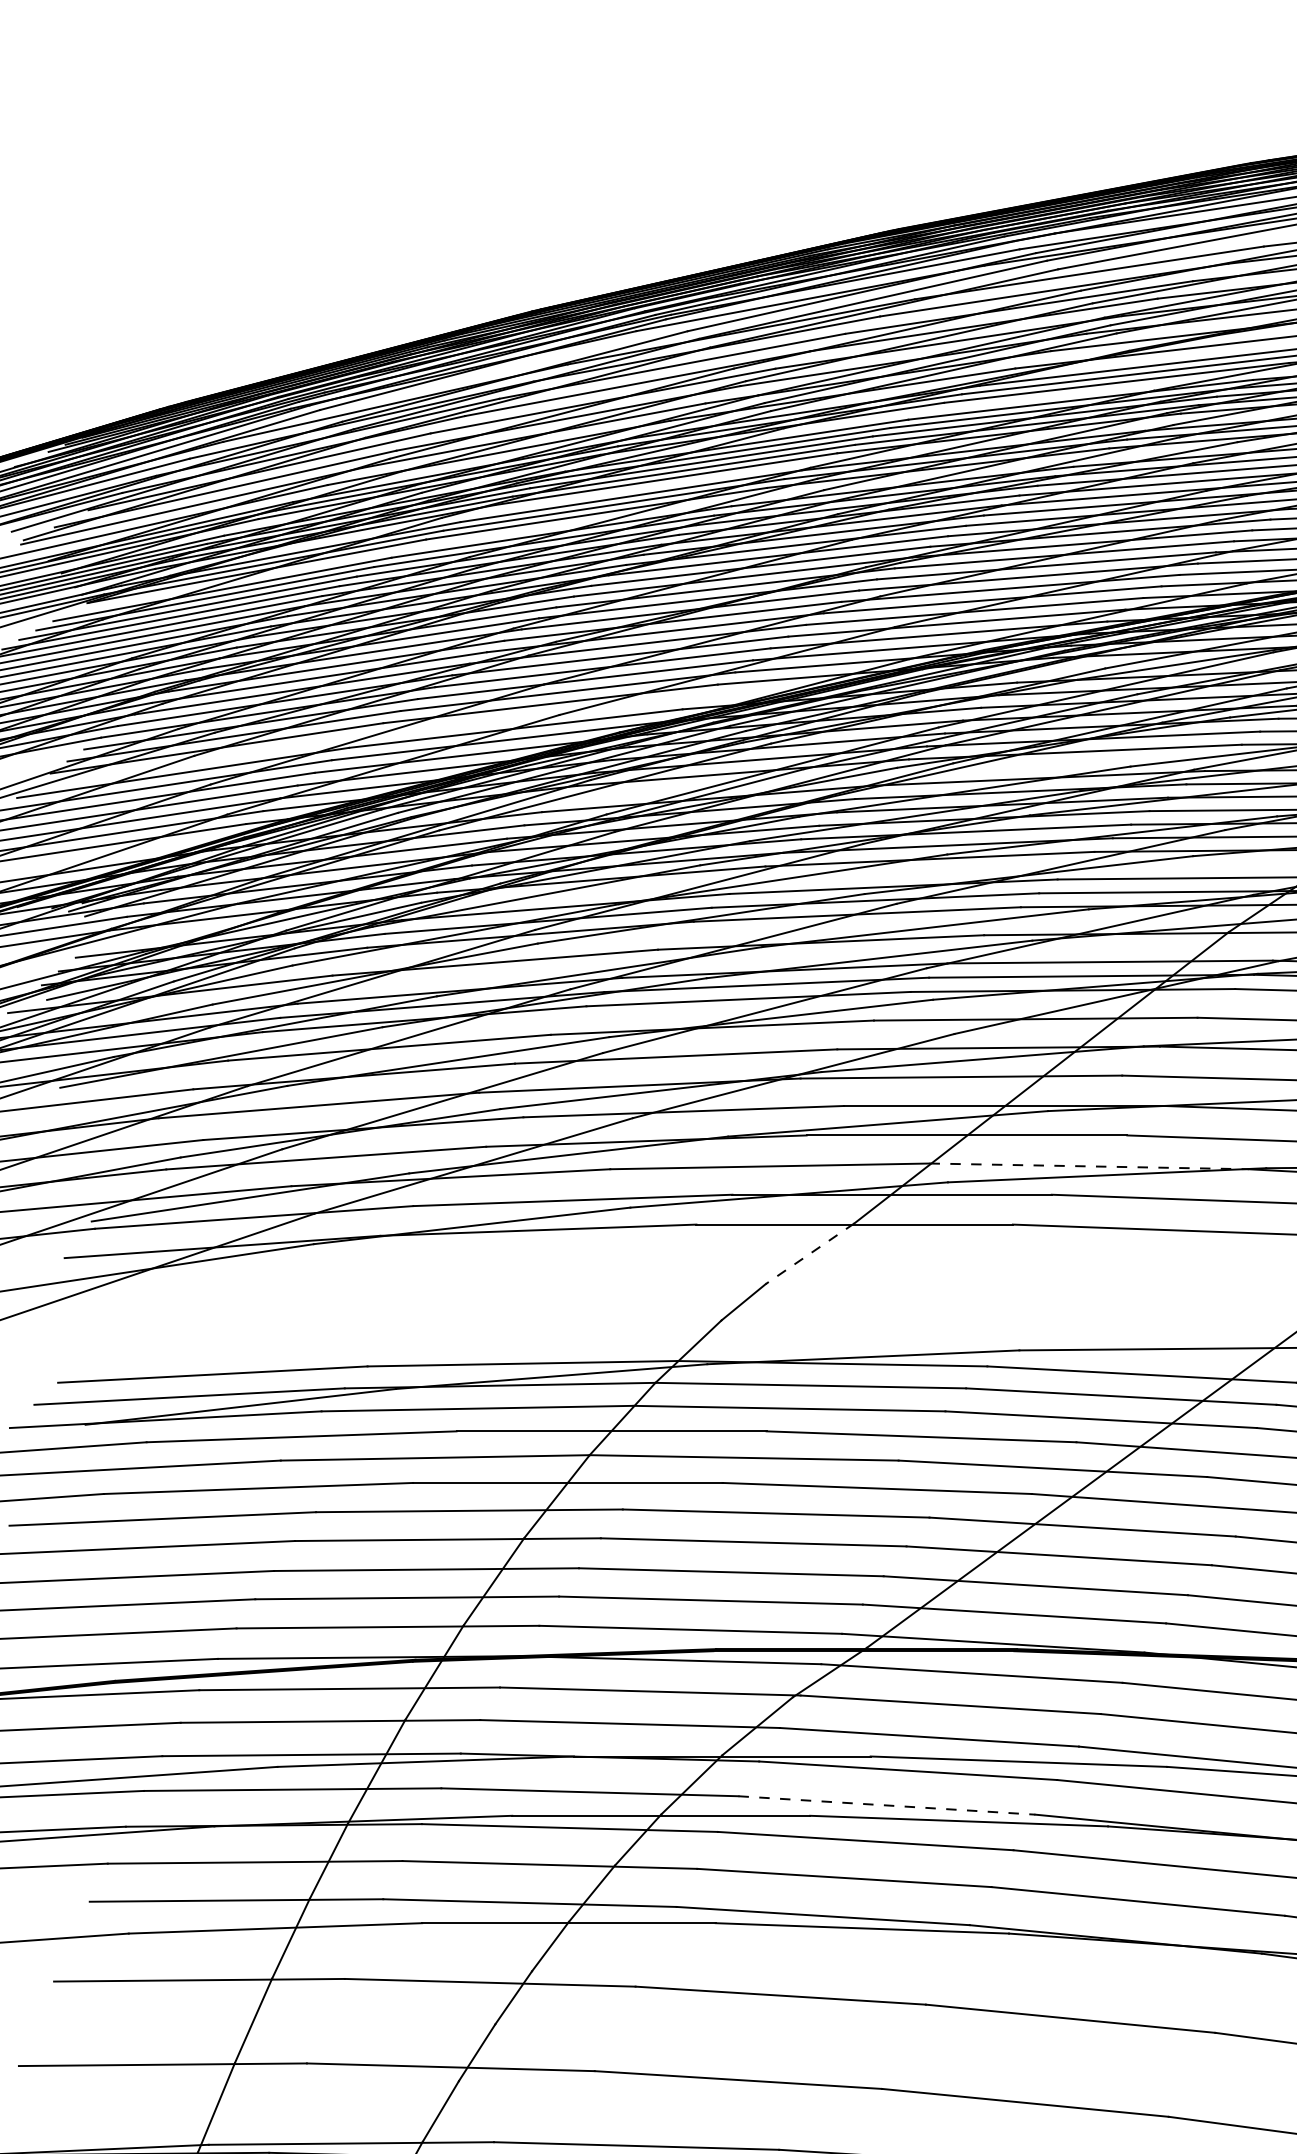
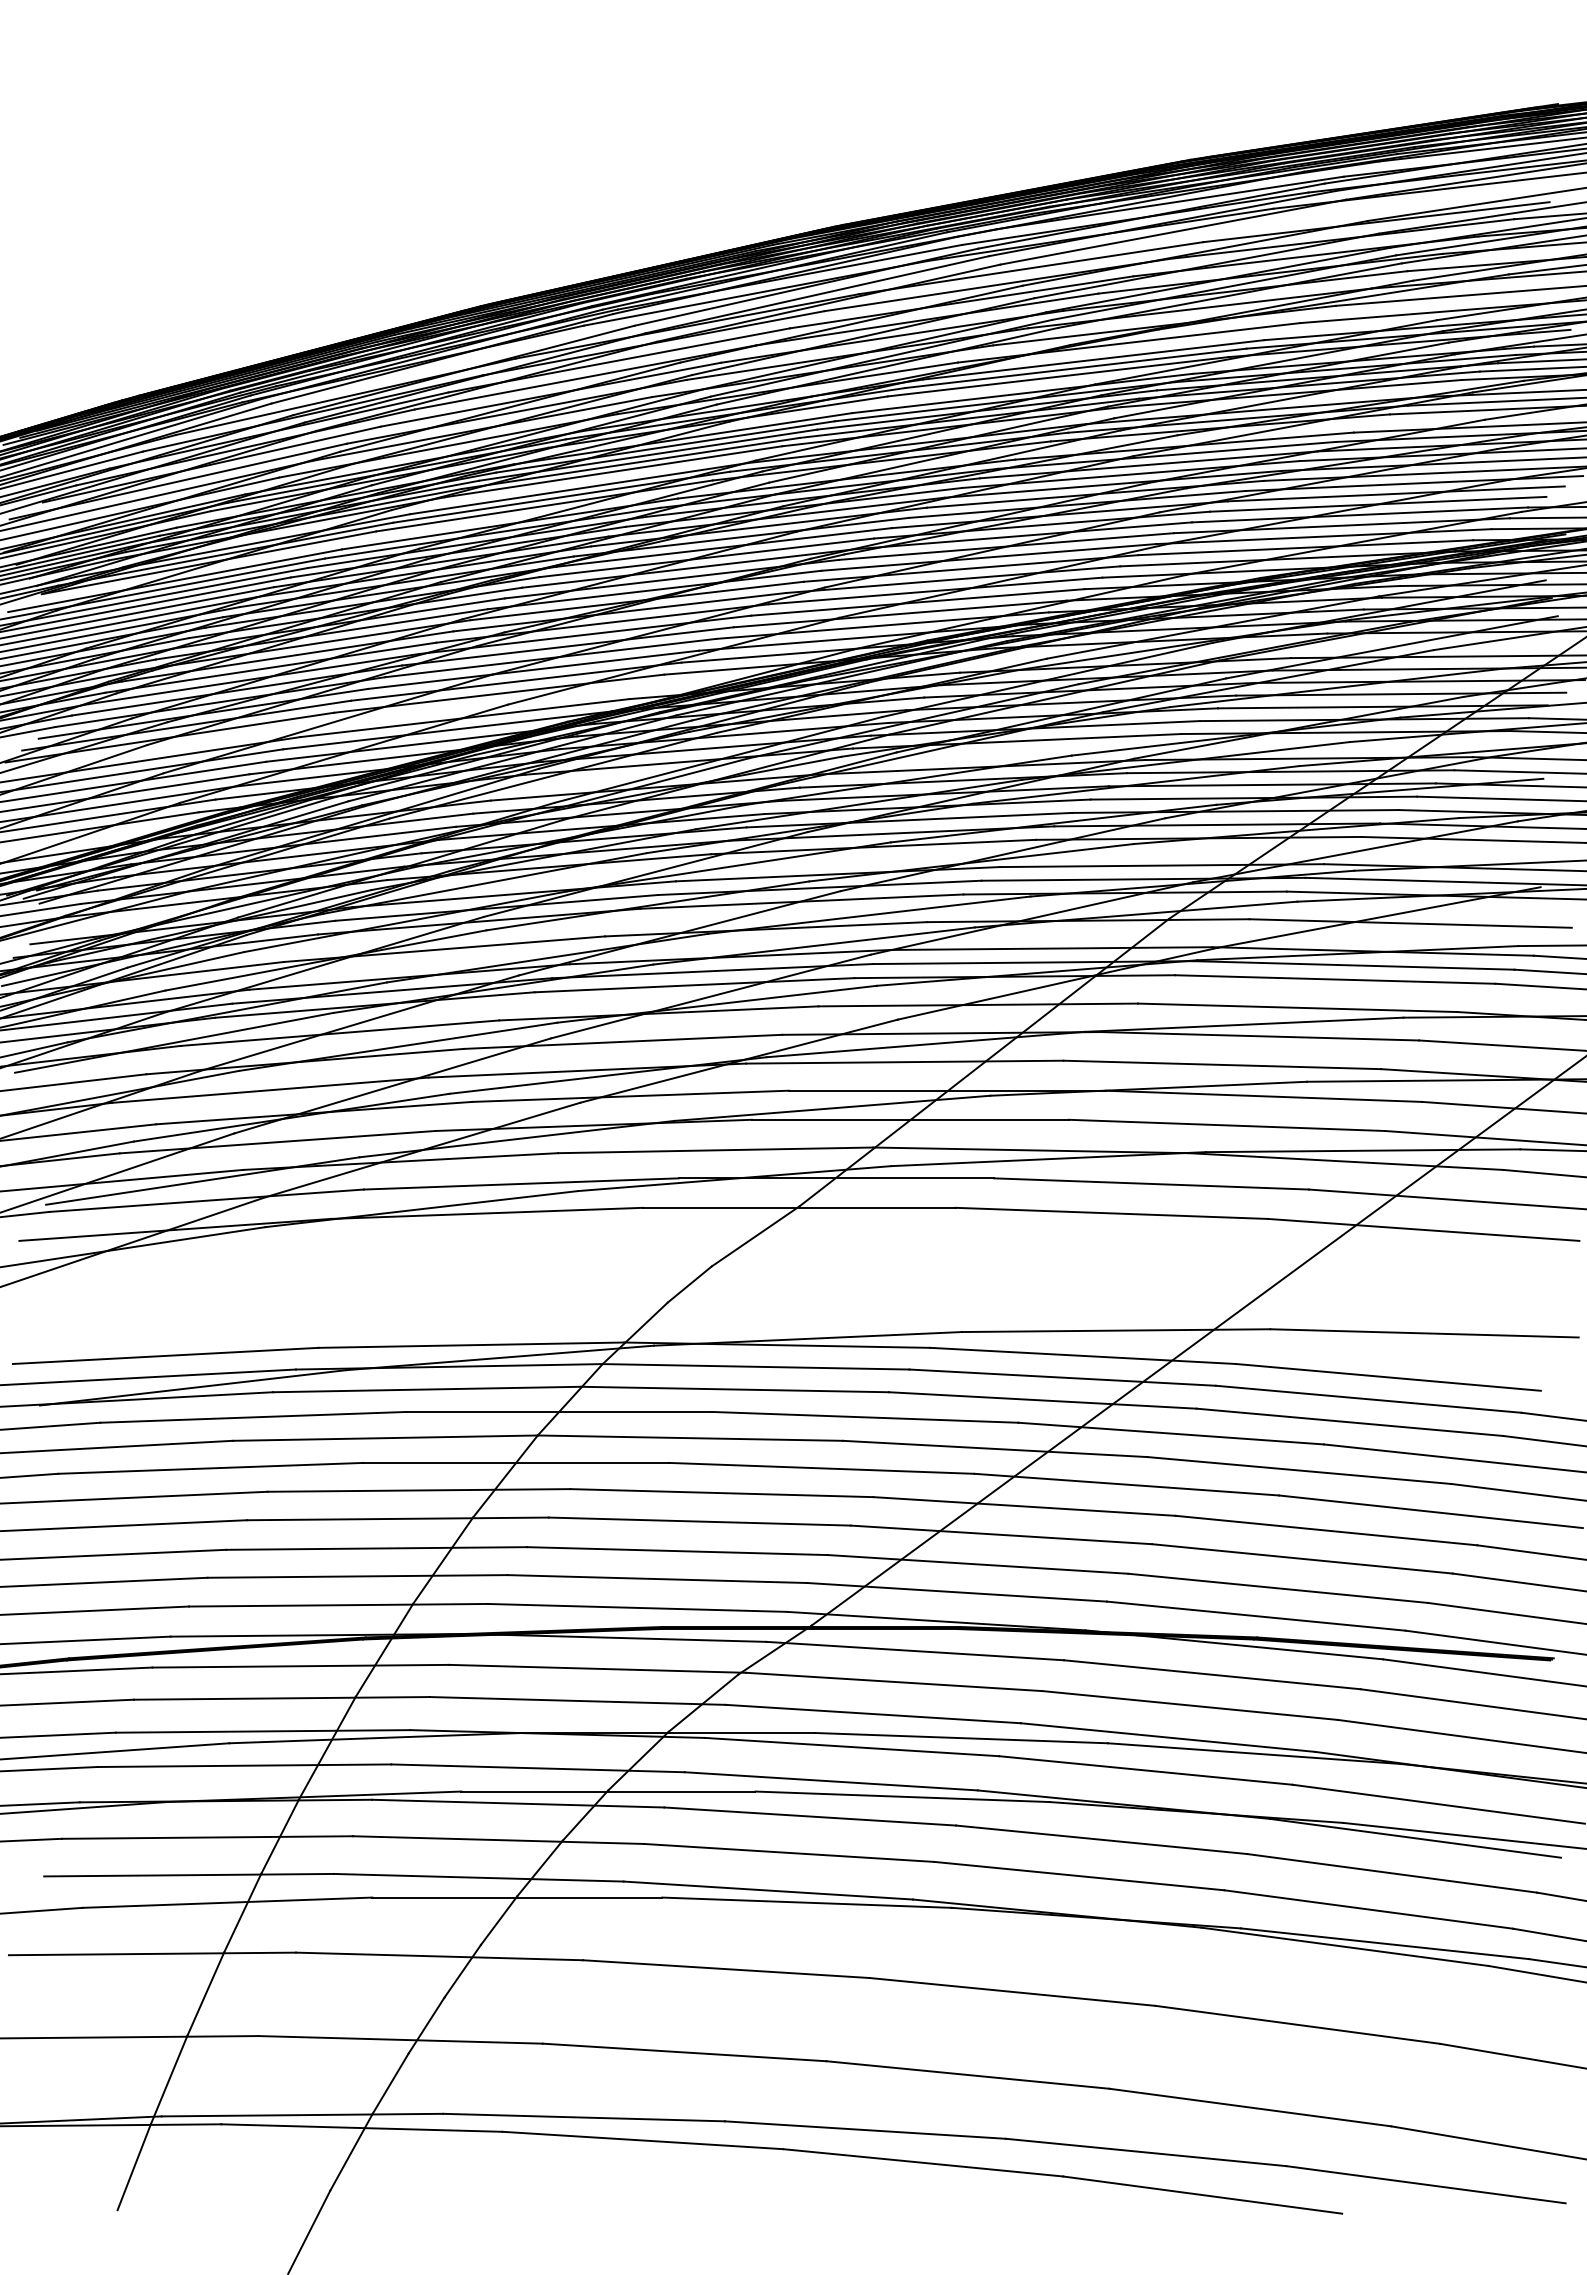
line: (1088, 1166) -> (1030, 1150), dashed -> solid
line: (810, 1253) -> (755, 1236), dashed -> solid
line: (887, 1805) -> (831, 1781), dashed -> solid

